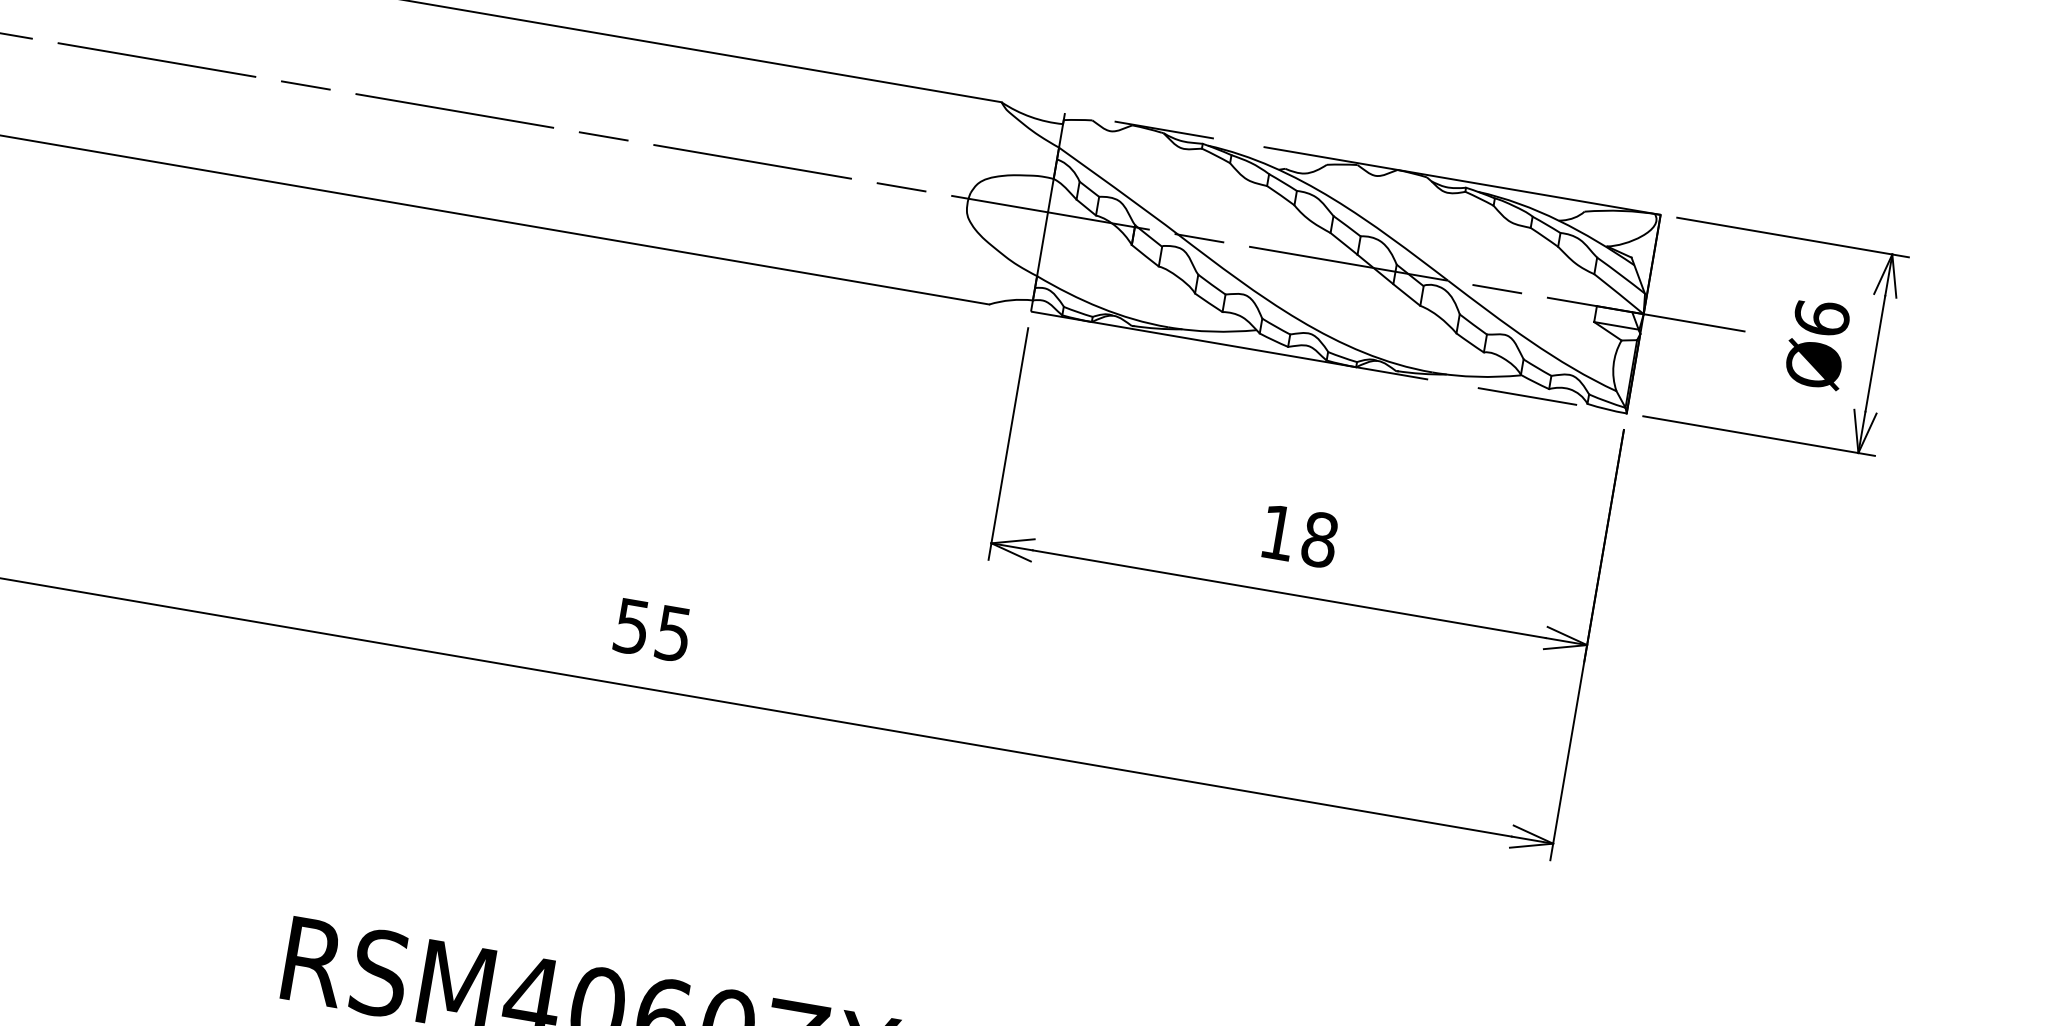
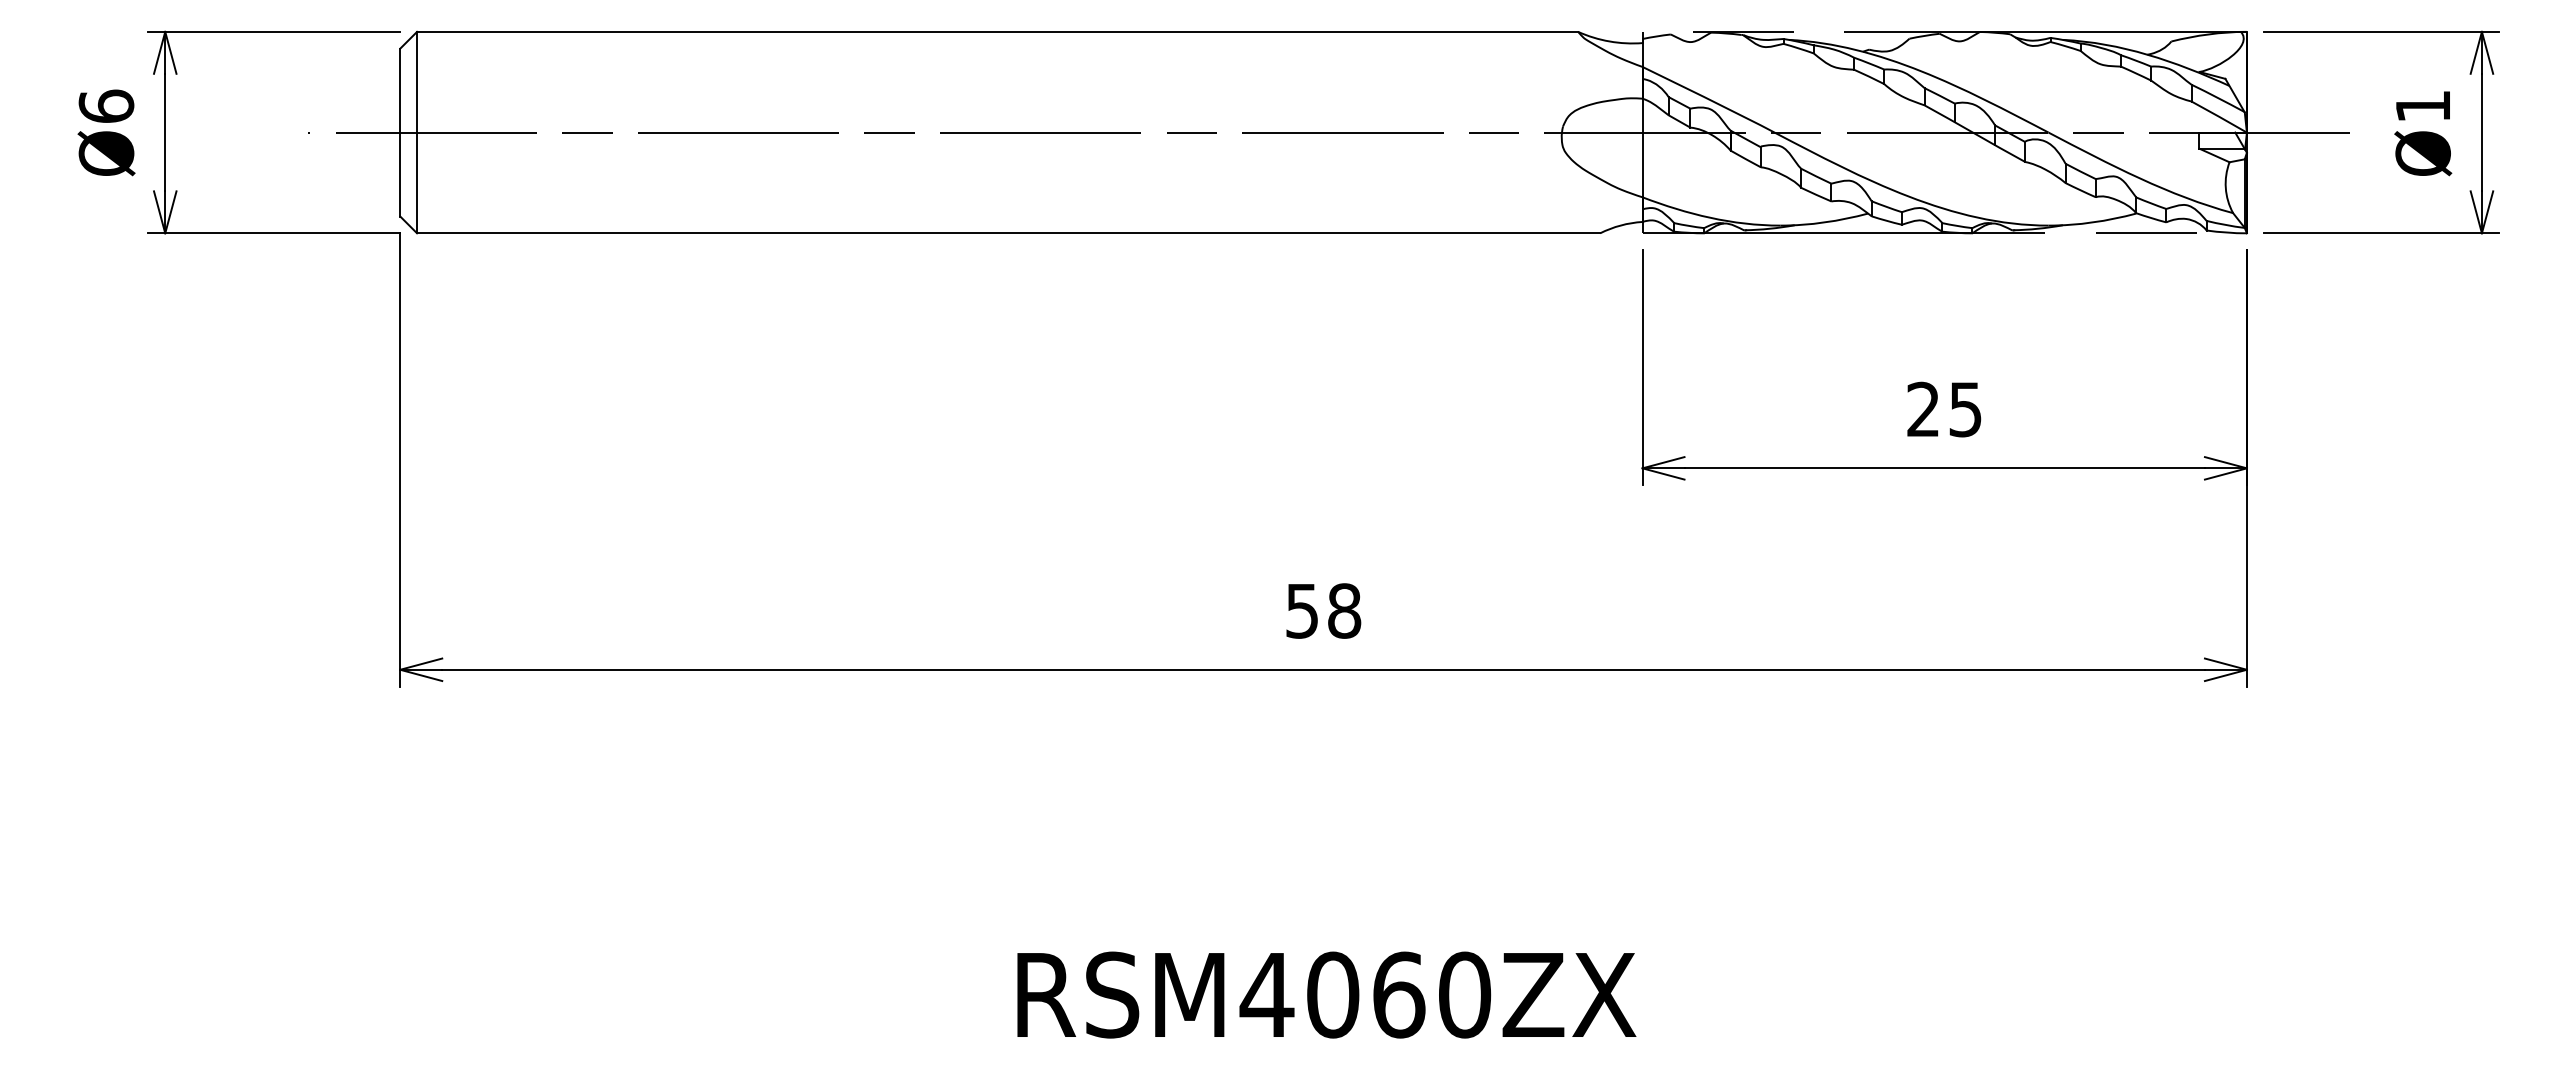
text: (1821, 317) -> (2422, 105), Ø6 -> Ø1
text: (1298, 536) -> (1944, 409), 18 -> 25
text: (673, 633) -> (1344, 610), 55 -> 58

